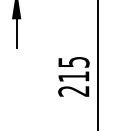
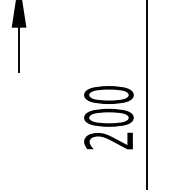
text: (73, 69) -> (108, 106), 215 -> 200

